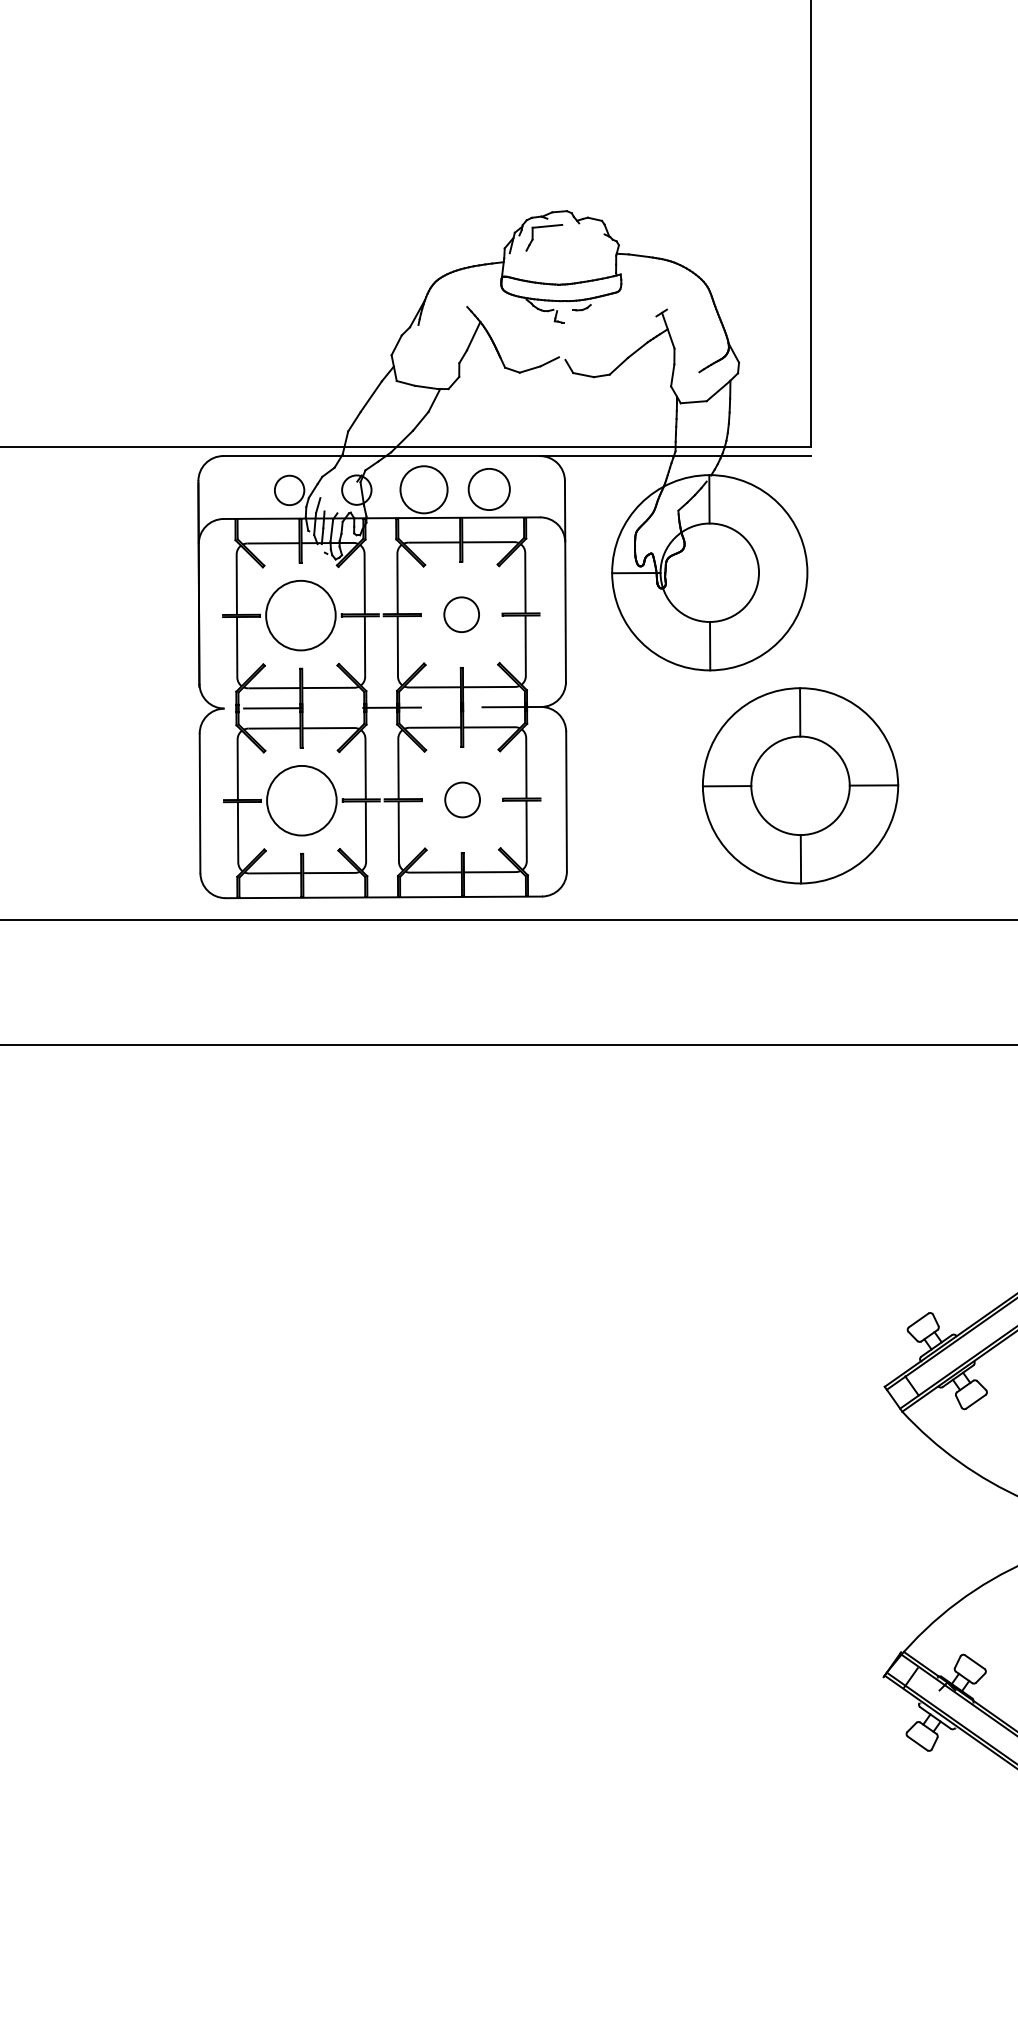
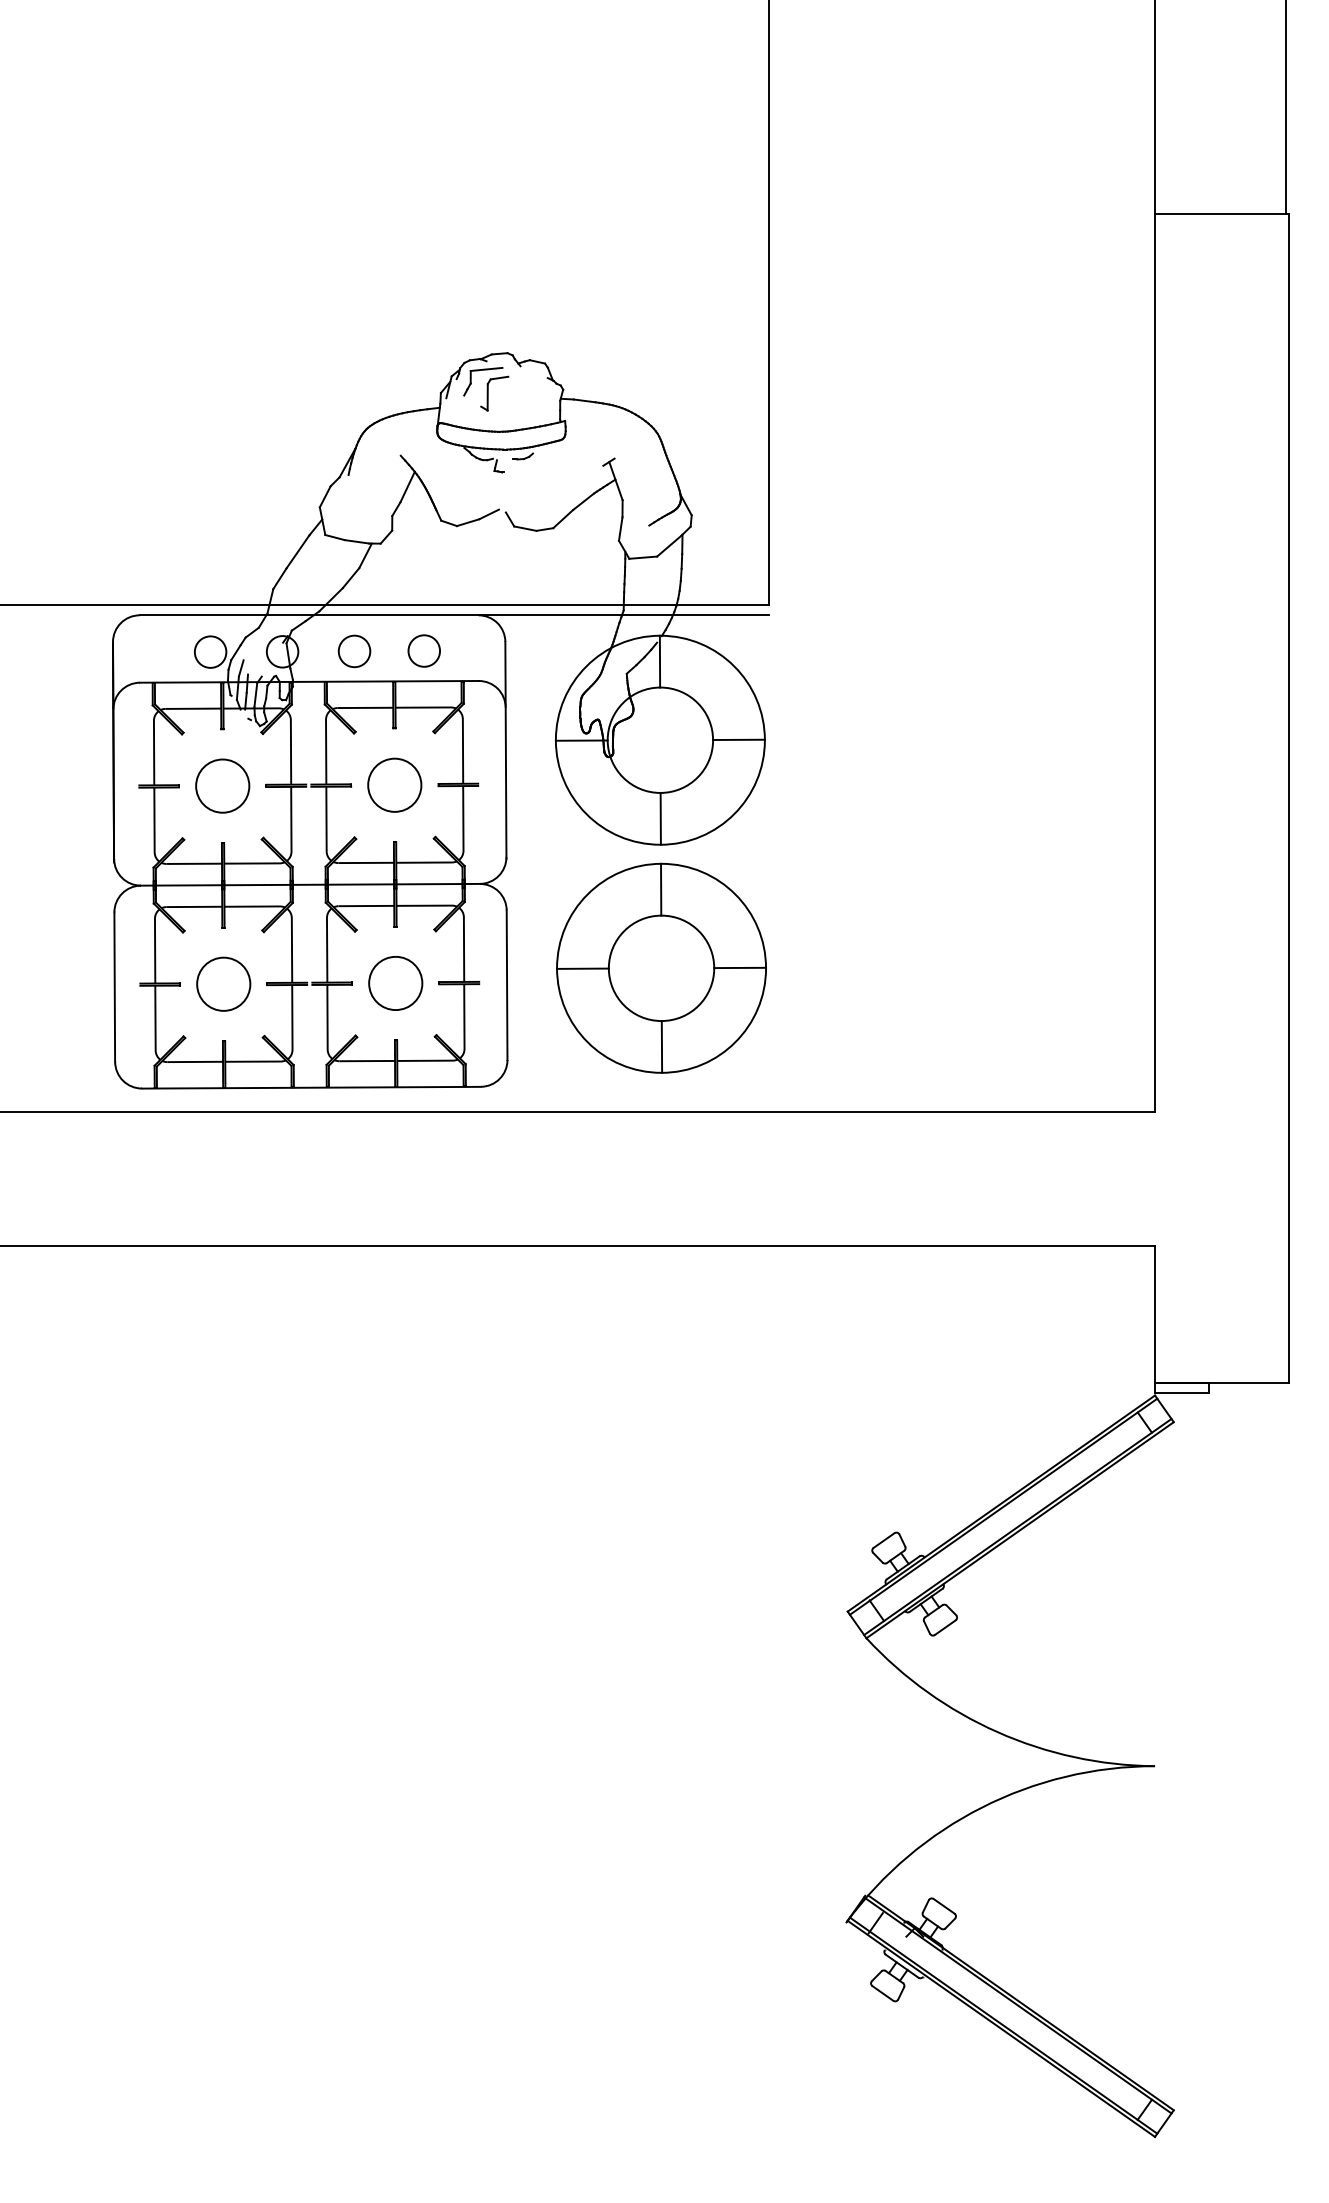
part: (554, 248) -> (494, 393), added
circle: (488, 488) -> (423, 650), size x0.71
circle: (424, 489) -> (354, 651), size x0.62
line: (782, 572) -> (738, 739), added
circle: (461, 614) -> (394, 784), size x1.43
circle: (300, 615) -> (222, 785), size x0.71
line: (381, 707) -> (309, 884), dashed -> solid
part: (800, 785) -> (661, 967), moved
circle: (301, 800) -> (223, 983), size x0.71
circle: (462, 800) -> (395, 983), size x1.43

